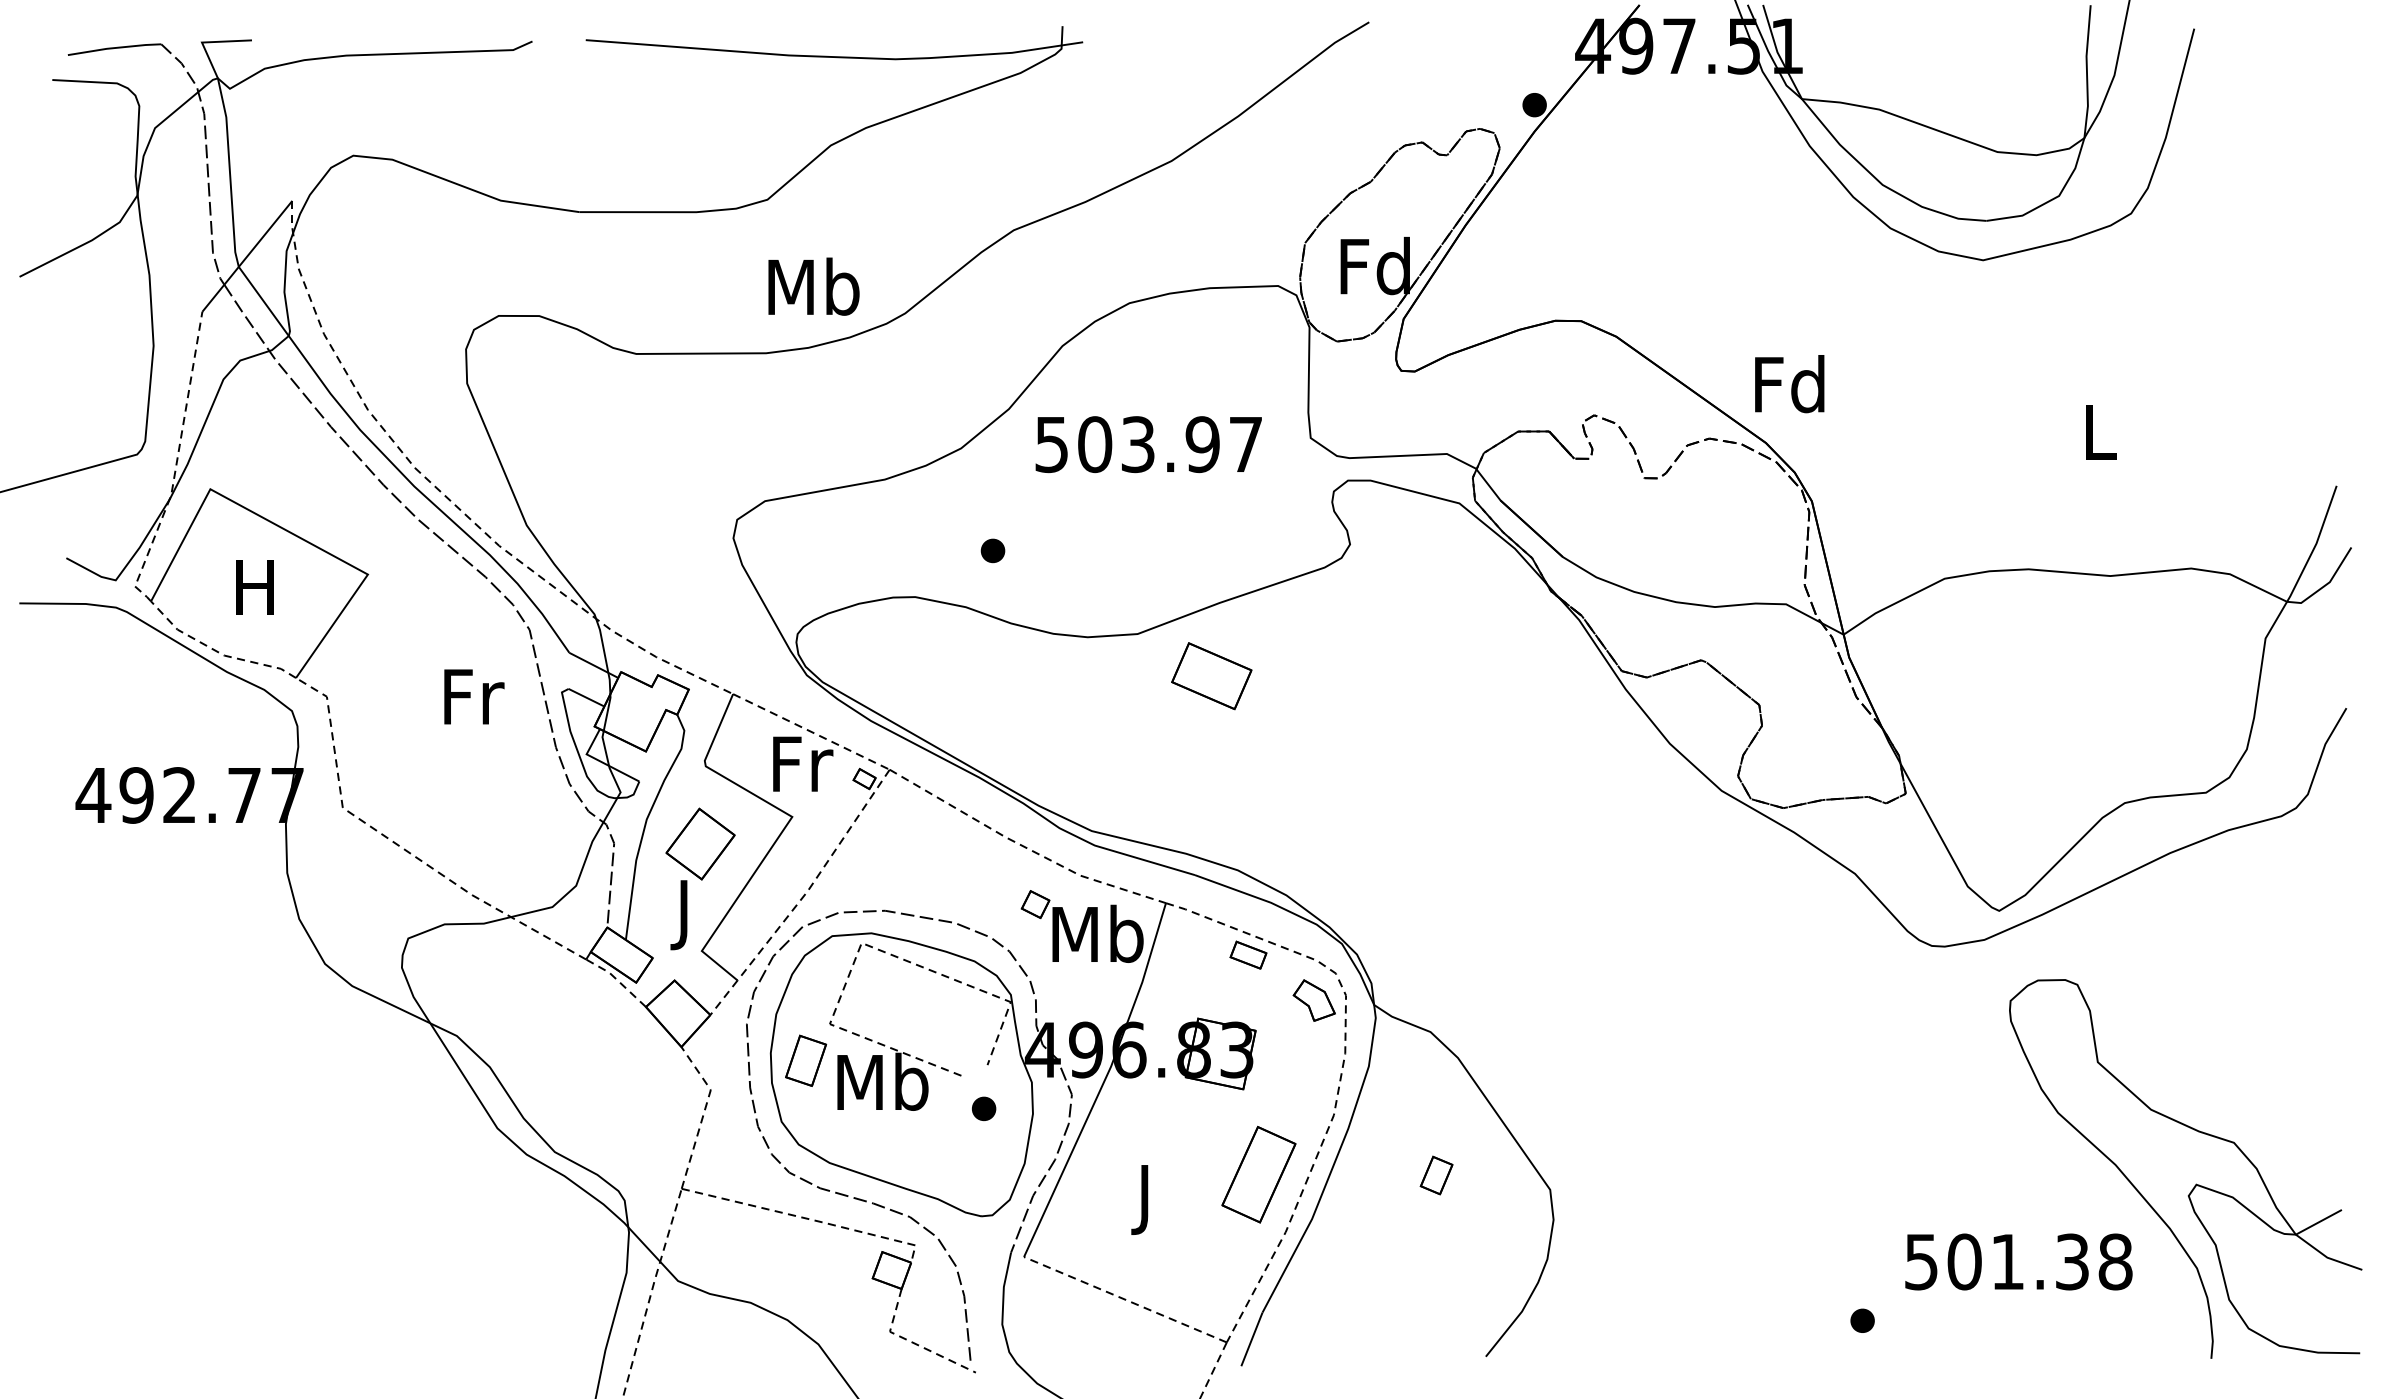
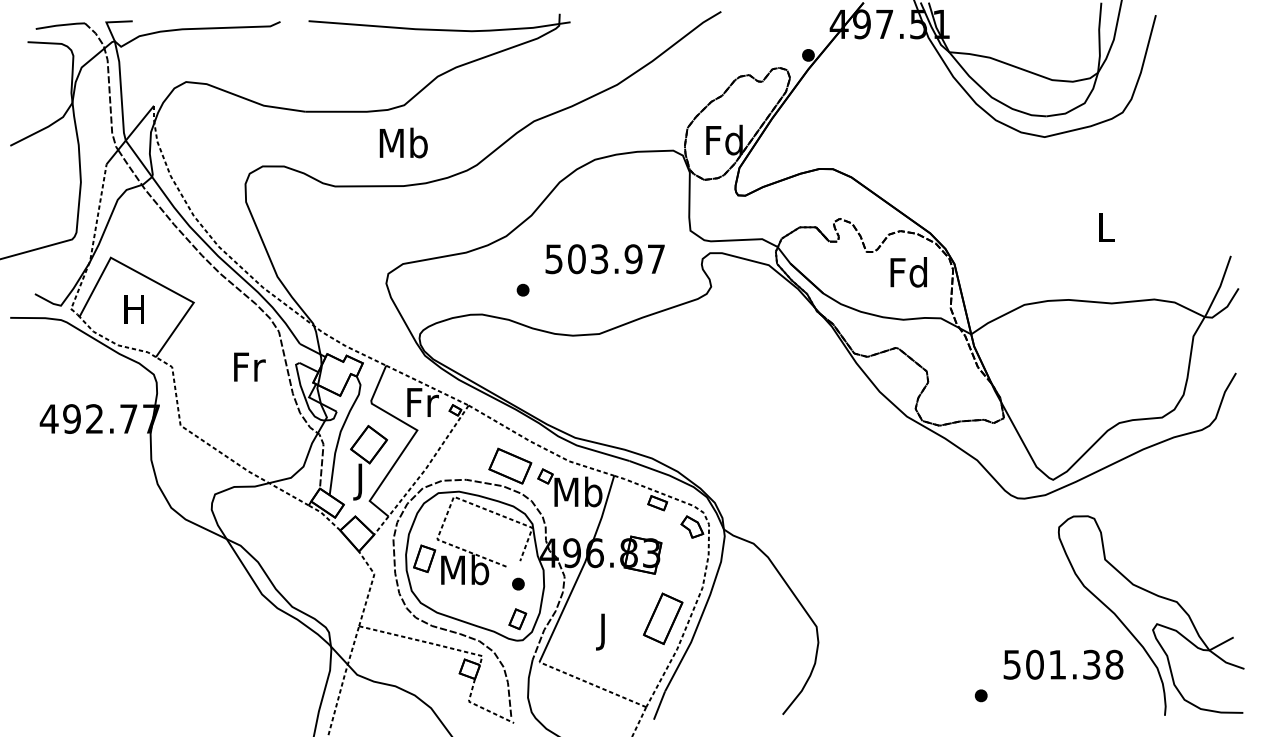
text: (813, 285) -> (403, 142), moved
text: (1789, 384) -> (908, 272), moved
text: (1147, 445) -> (604, 259), moved
part: (1212, 674) -> (510, 465), moved
part: (1436, 1175) -> (517, 619), moved

